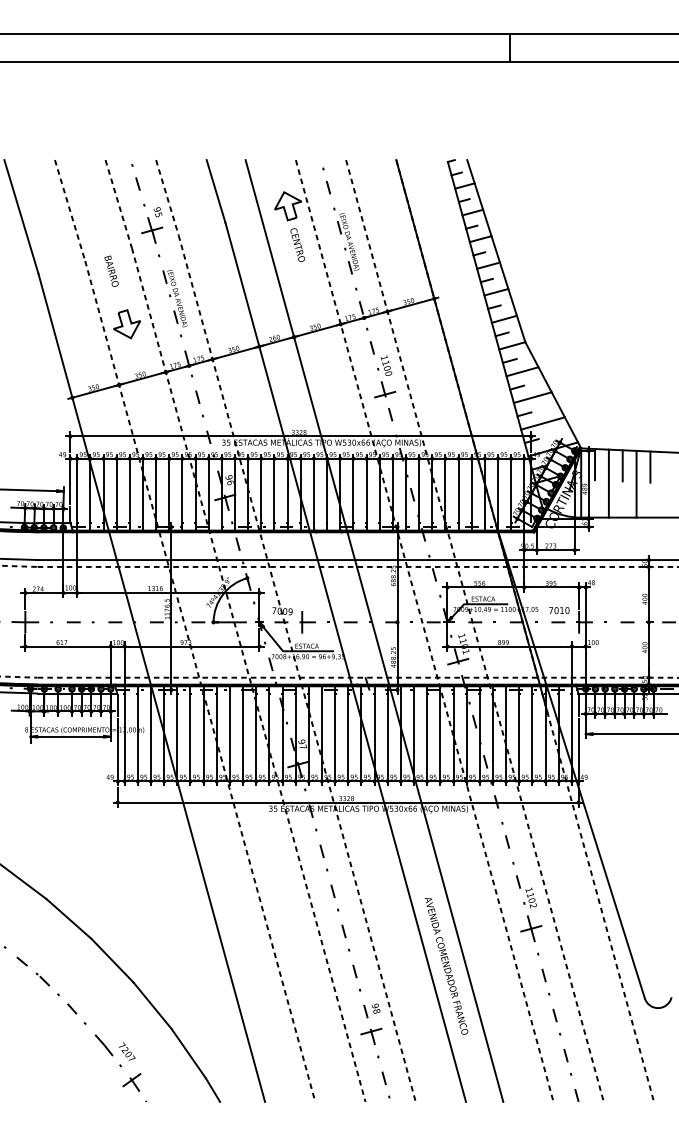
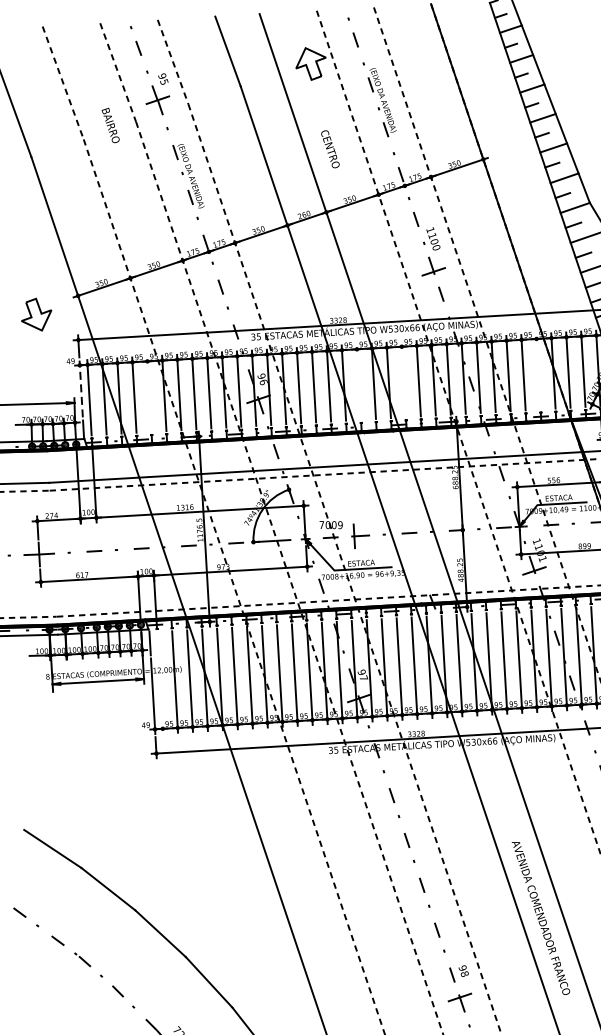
text: (297, 244) -> (330, 148), moved
text: (111, 270) -> (110, 124), moved
part: (126, 324) -> (35, 315), moved
line: (70, 479) -> (81, 389), solid -> dashed
line: (129, 487) -> (148, 394), removed
line: (313, 487) -> (358, 382), removed
line: (353, 487) -> (403, 379), removed
line: (471, 487) -> (538, 371), removed
line: (124, 740) -> (159, 682), removed

